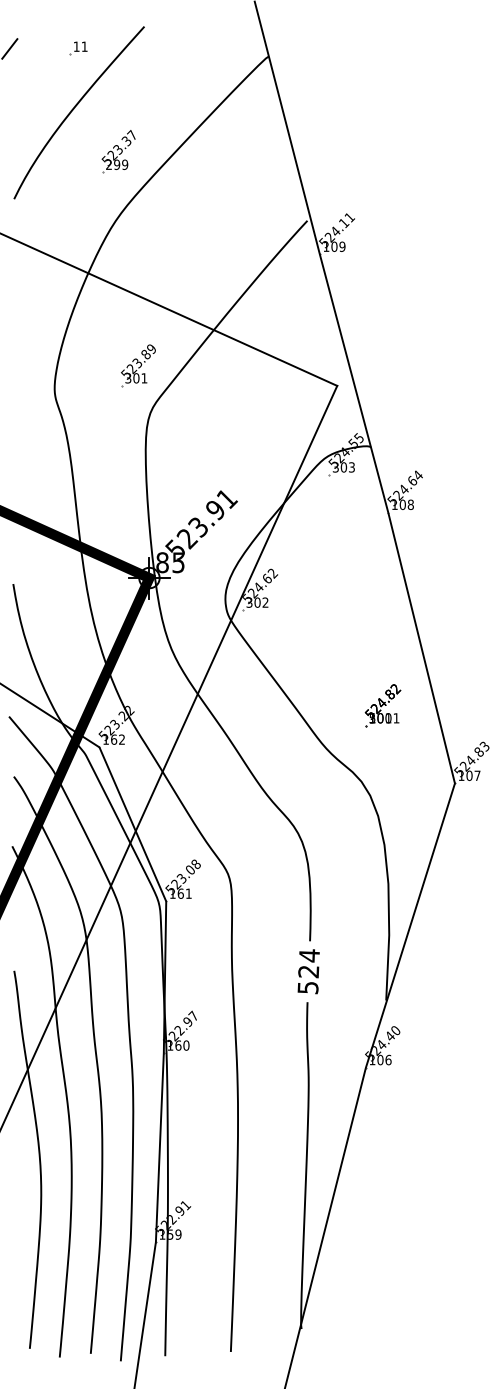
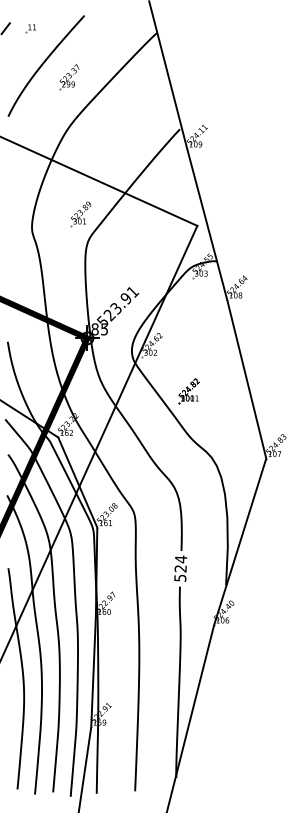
part: (77, 48) -> (30, 28), moved
part: (118, 152) -> (69, 77), moved
part: (381, 706) -> (188, 391), moved

